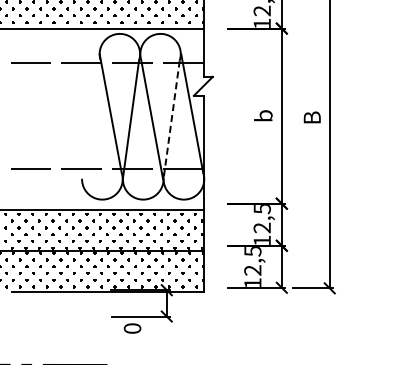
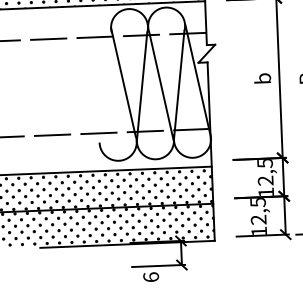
line: (171, 119) -> (179, 85), dashed -> solid
text: (132, 328) -> (151, 277), 0 -> 6

